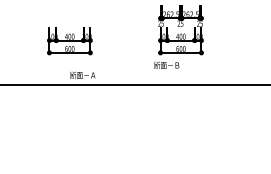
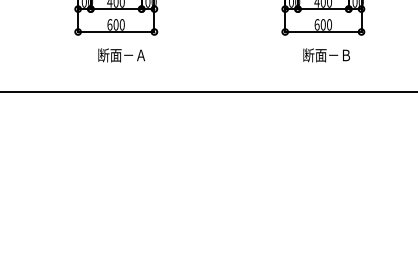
text: (166, 64) -> (326, 53), moved
text: (82, 74) -> (121, 53), moved

